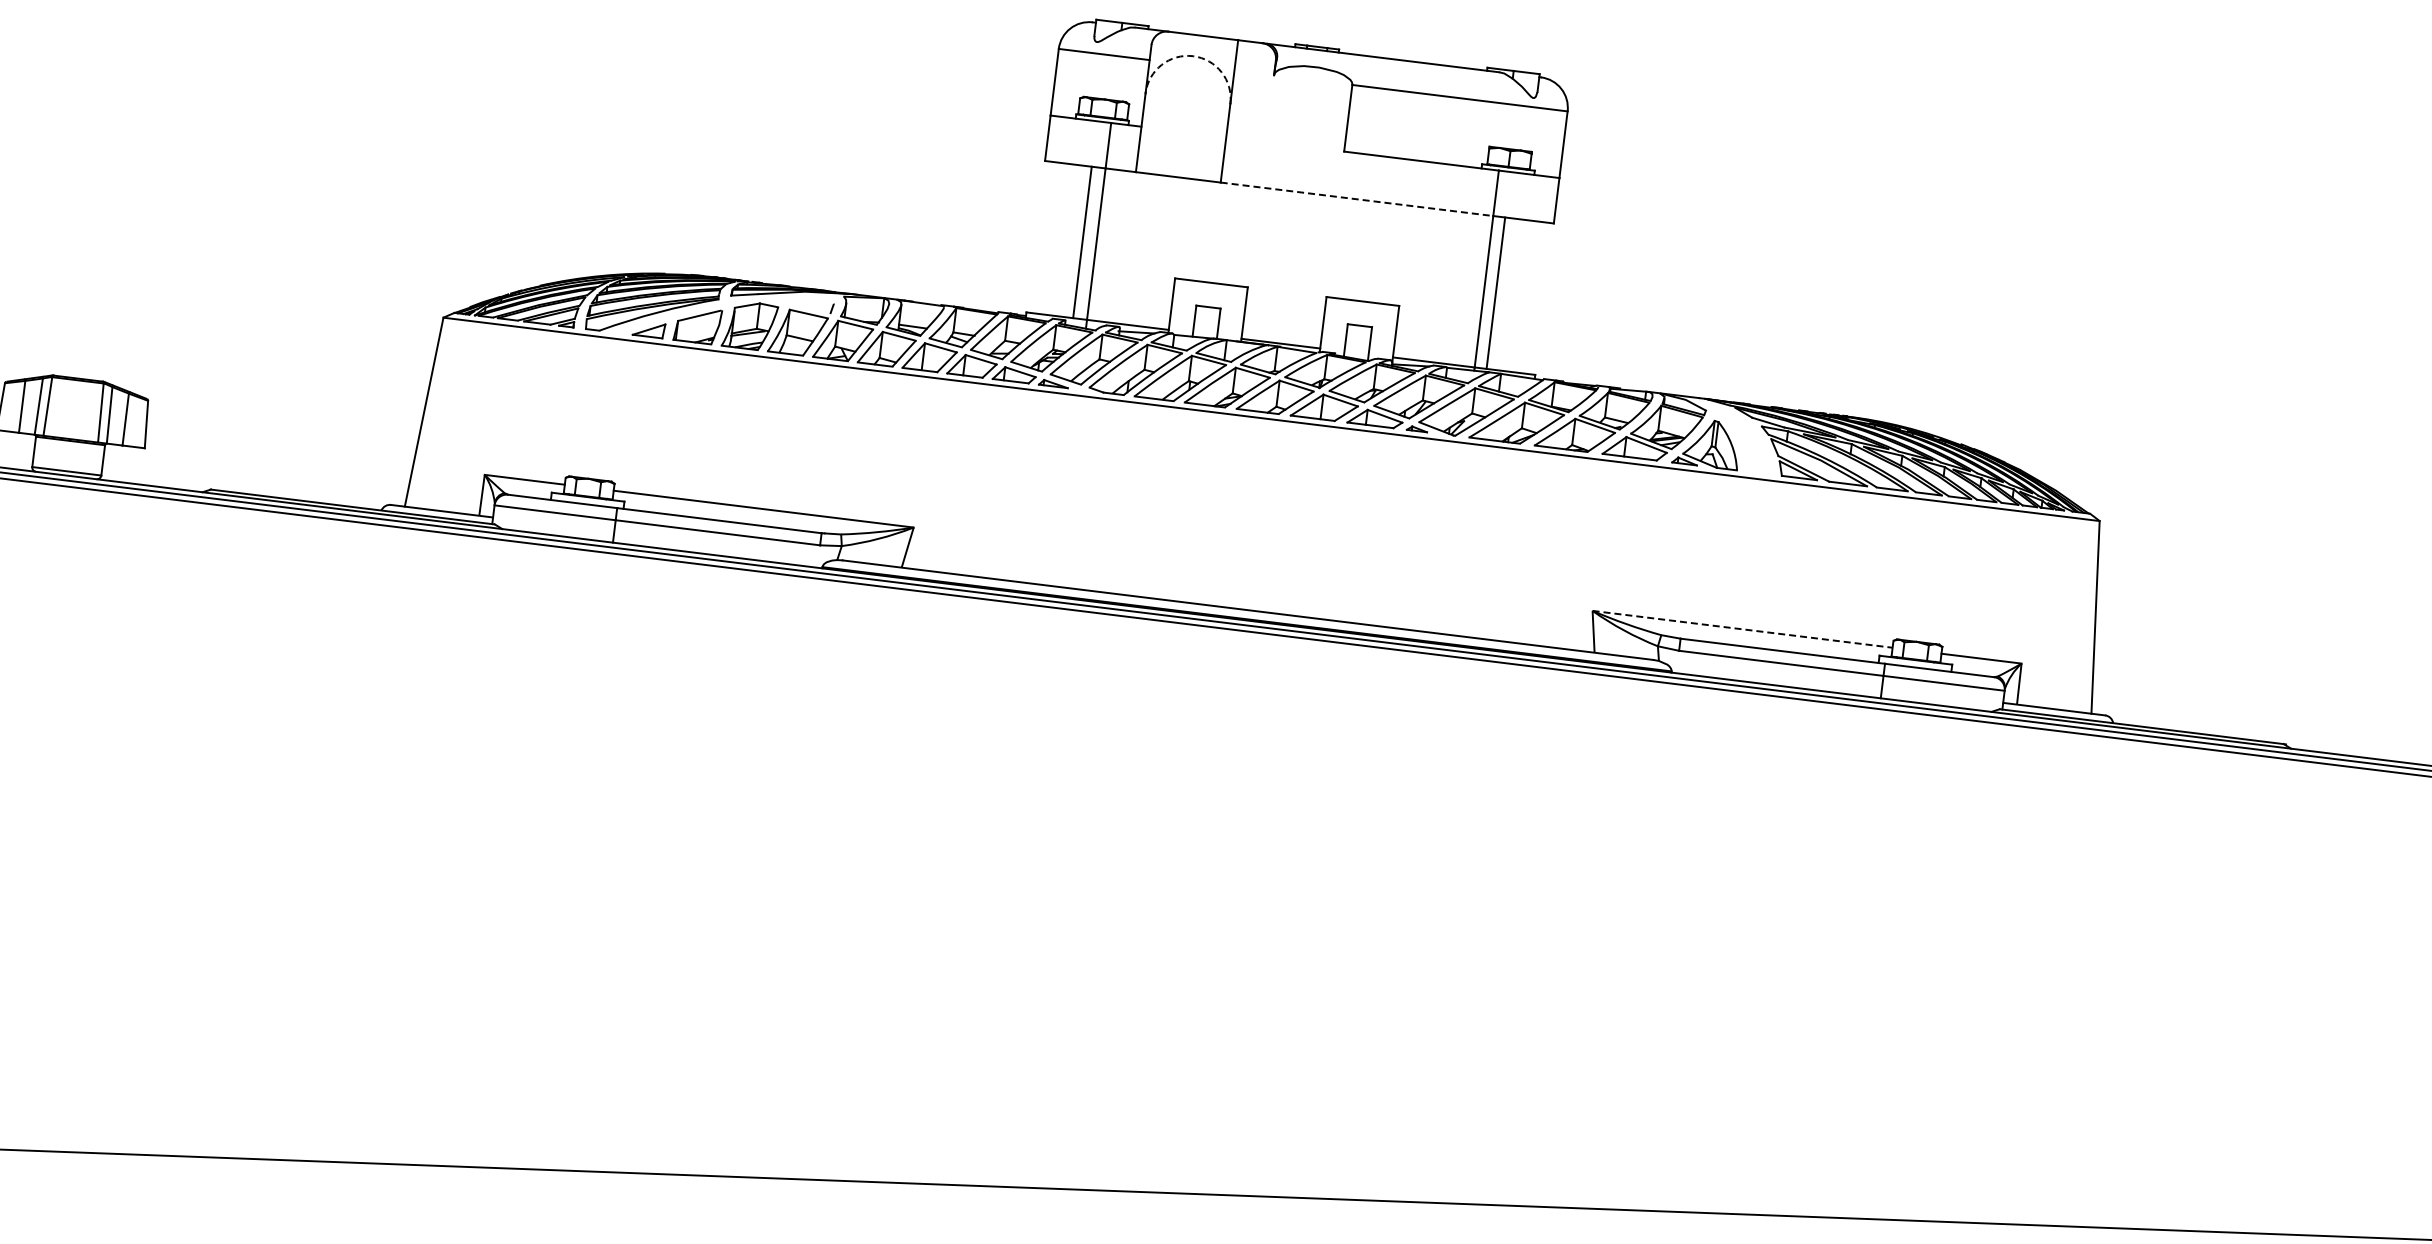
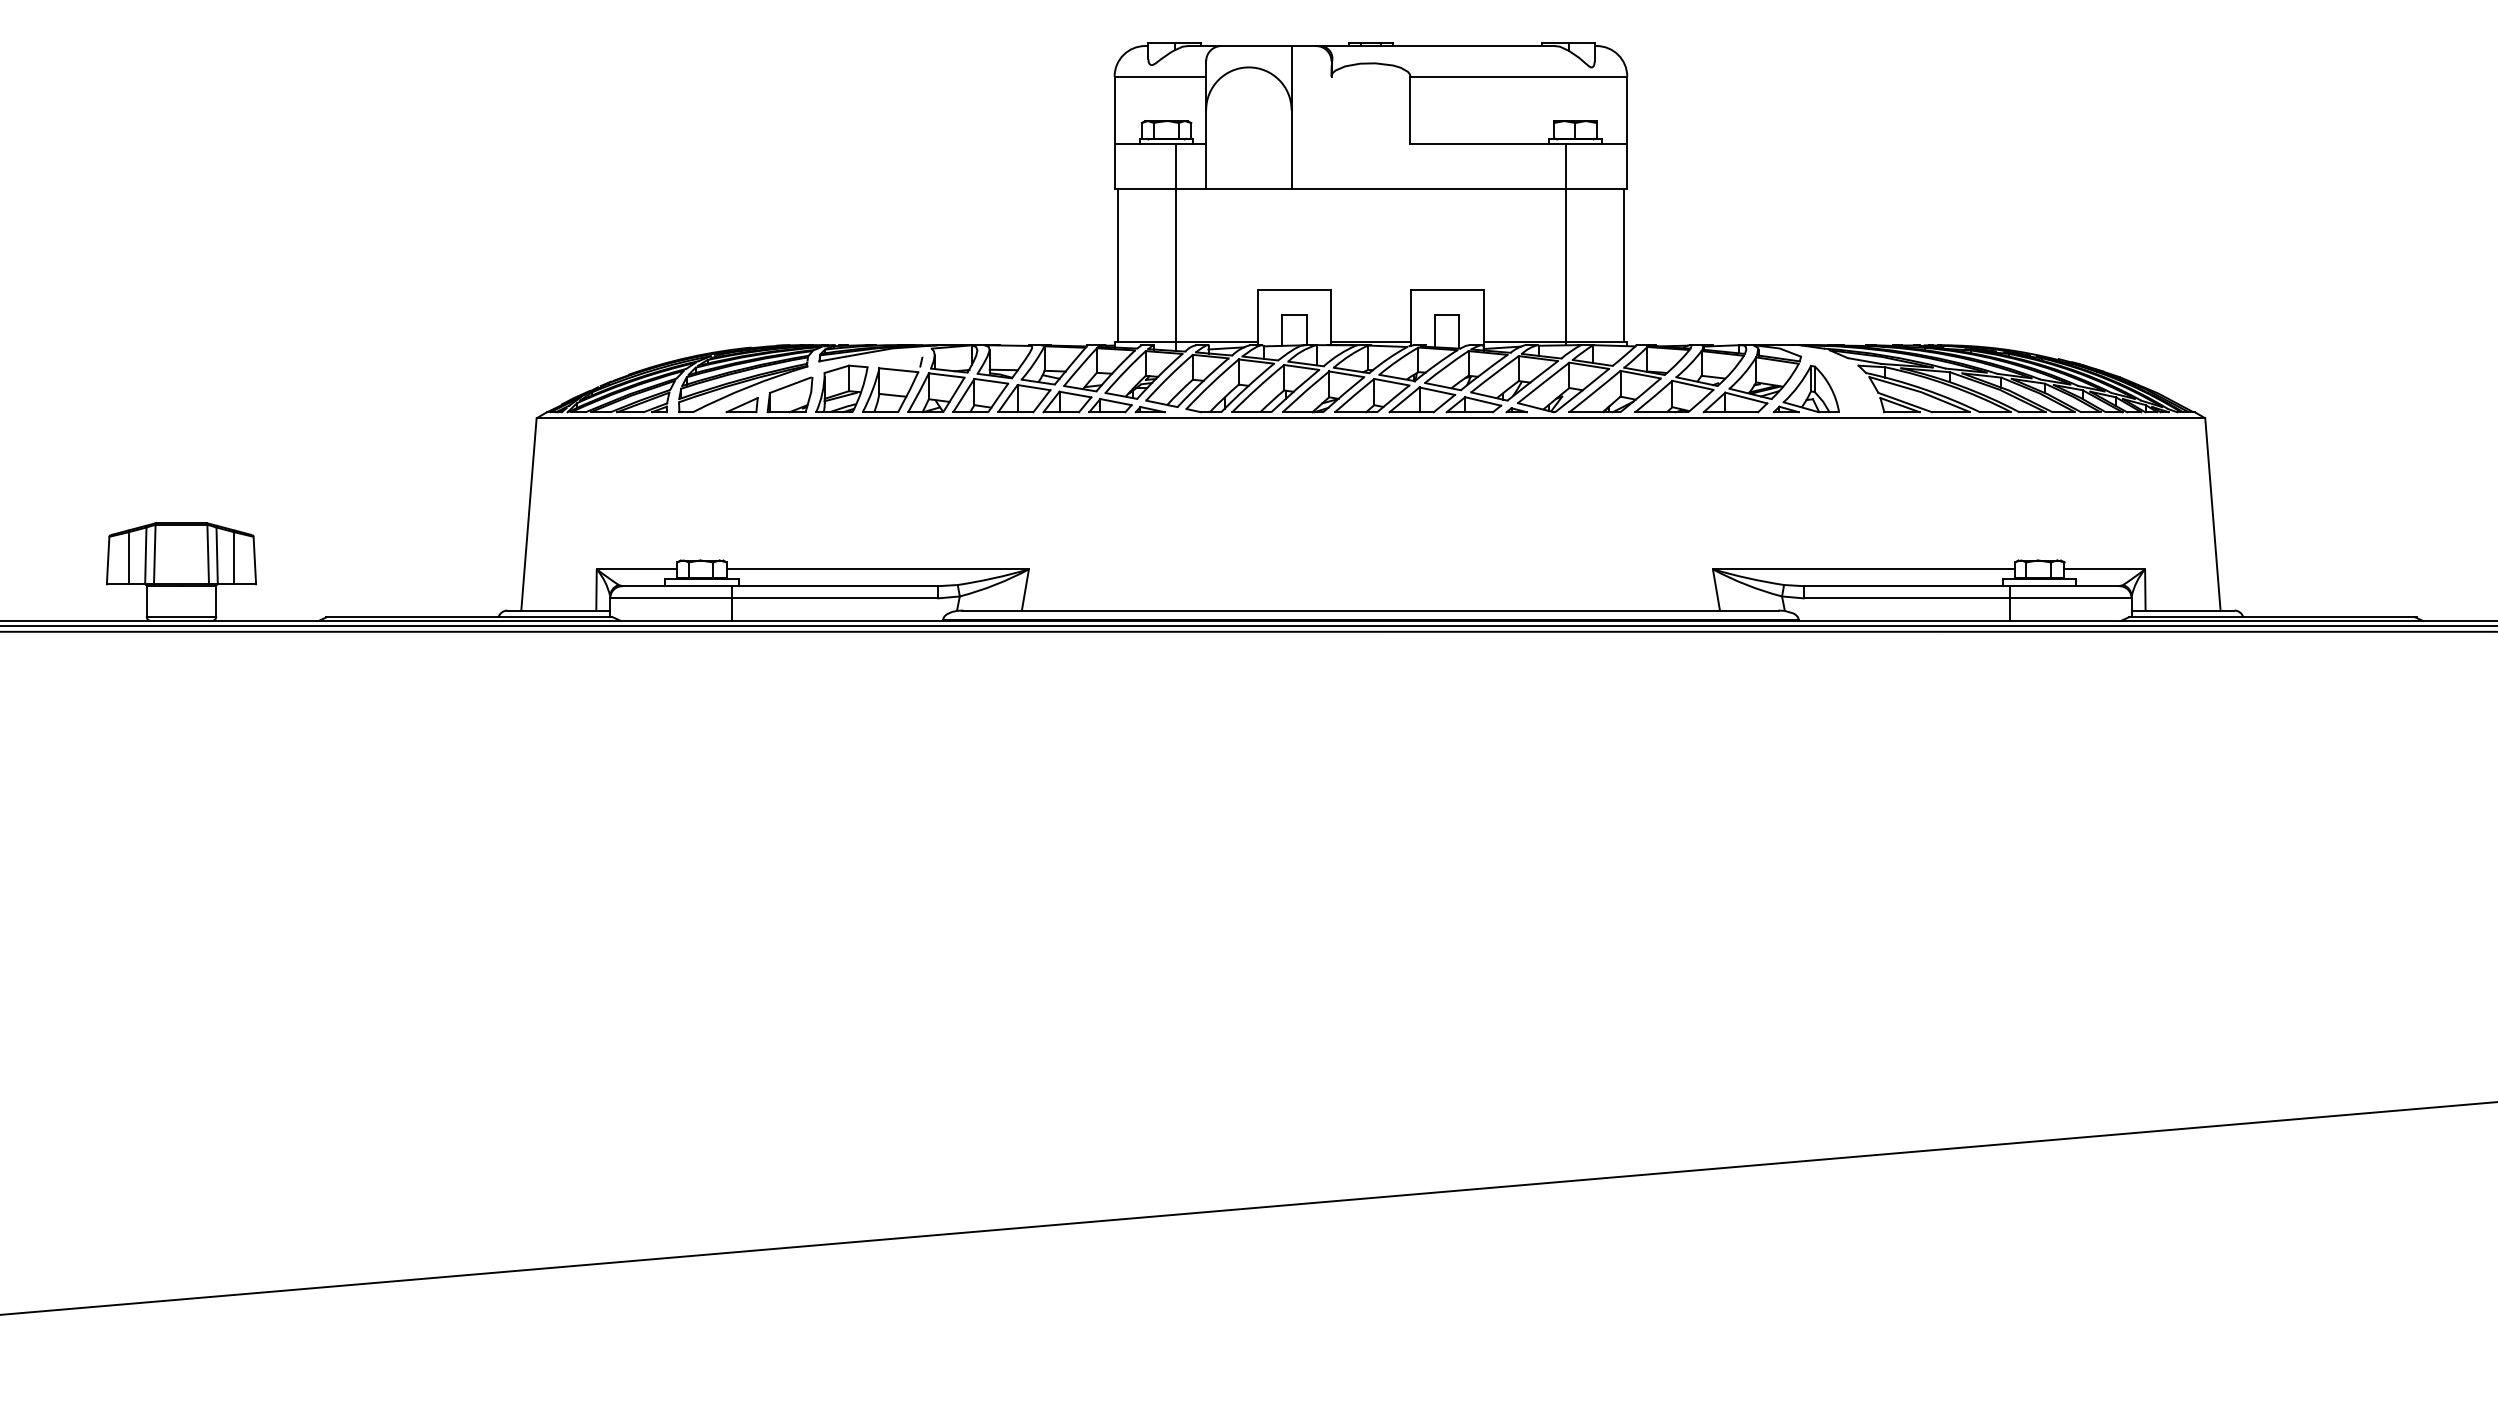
arc: (1192, 56) -> (1248, 67), dashed -> solid
line: (1357, 199) -> (1429, 189), dashed -> solid
line: (1082, 242) -> (1117, 265), moved
line: (1496, 292) -> (1624, 265), moved
line: (1743, 629) -> (1864, 569), dashed -> solid

